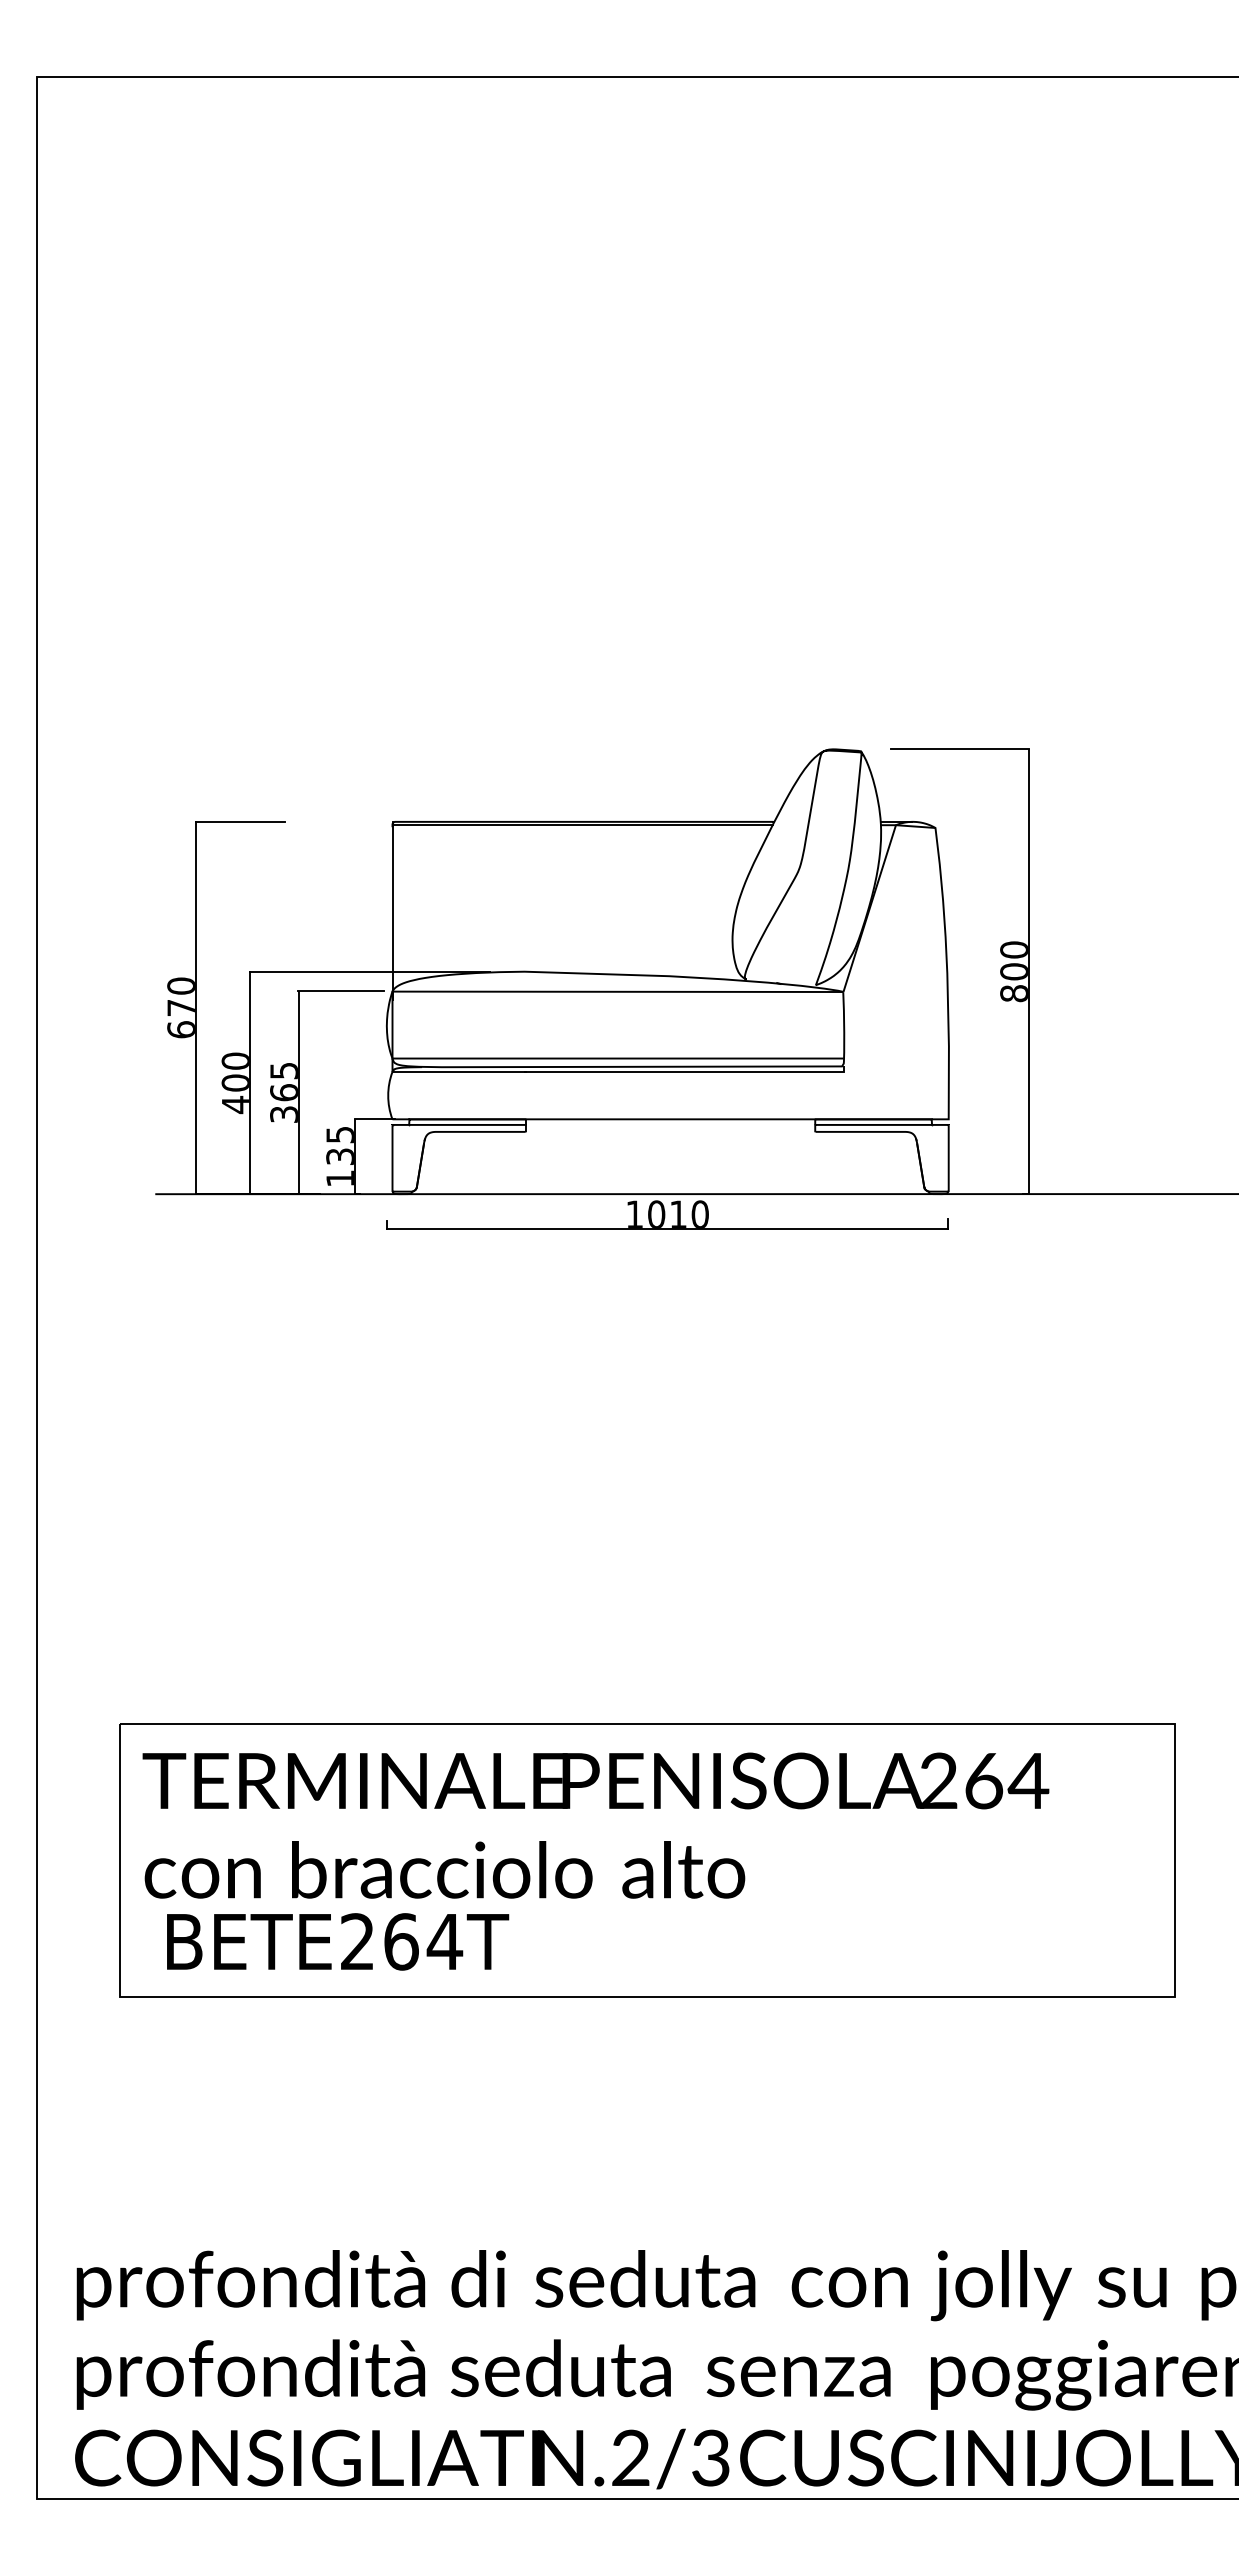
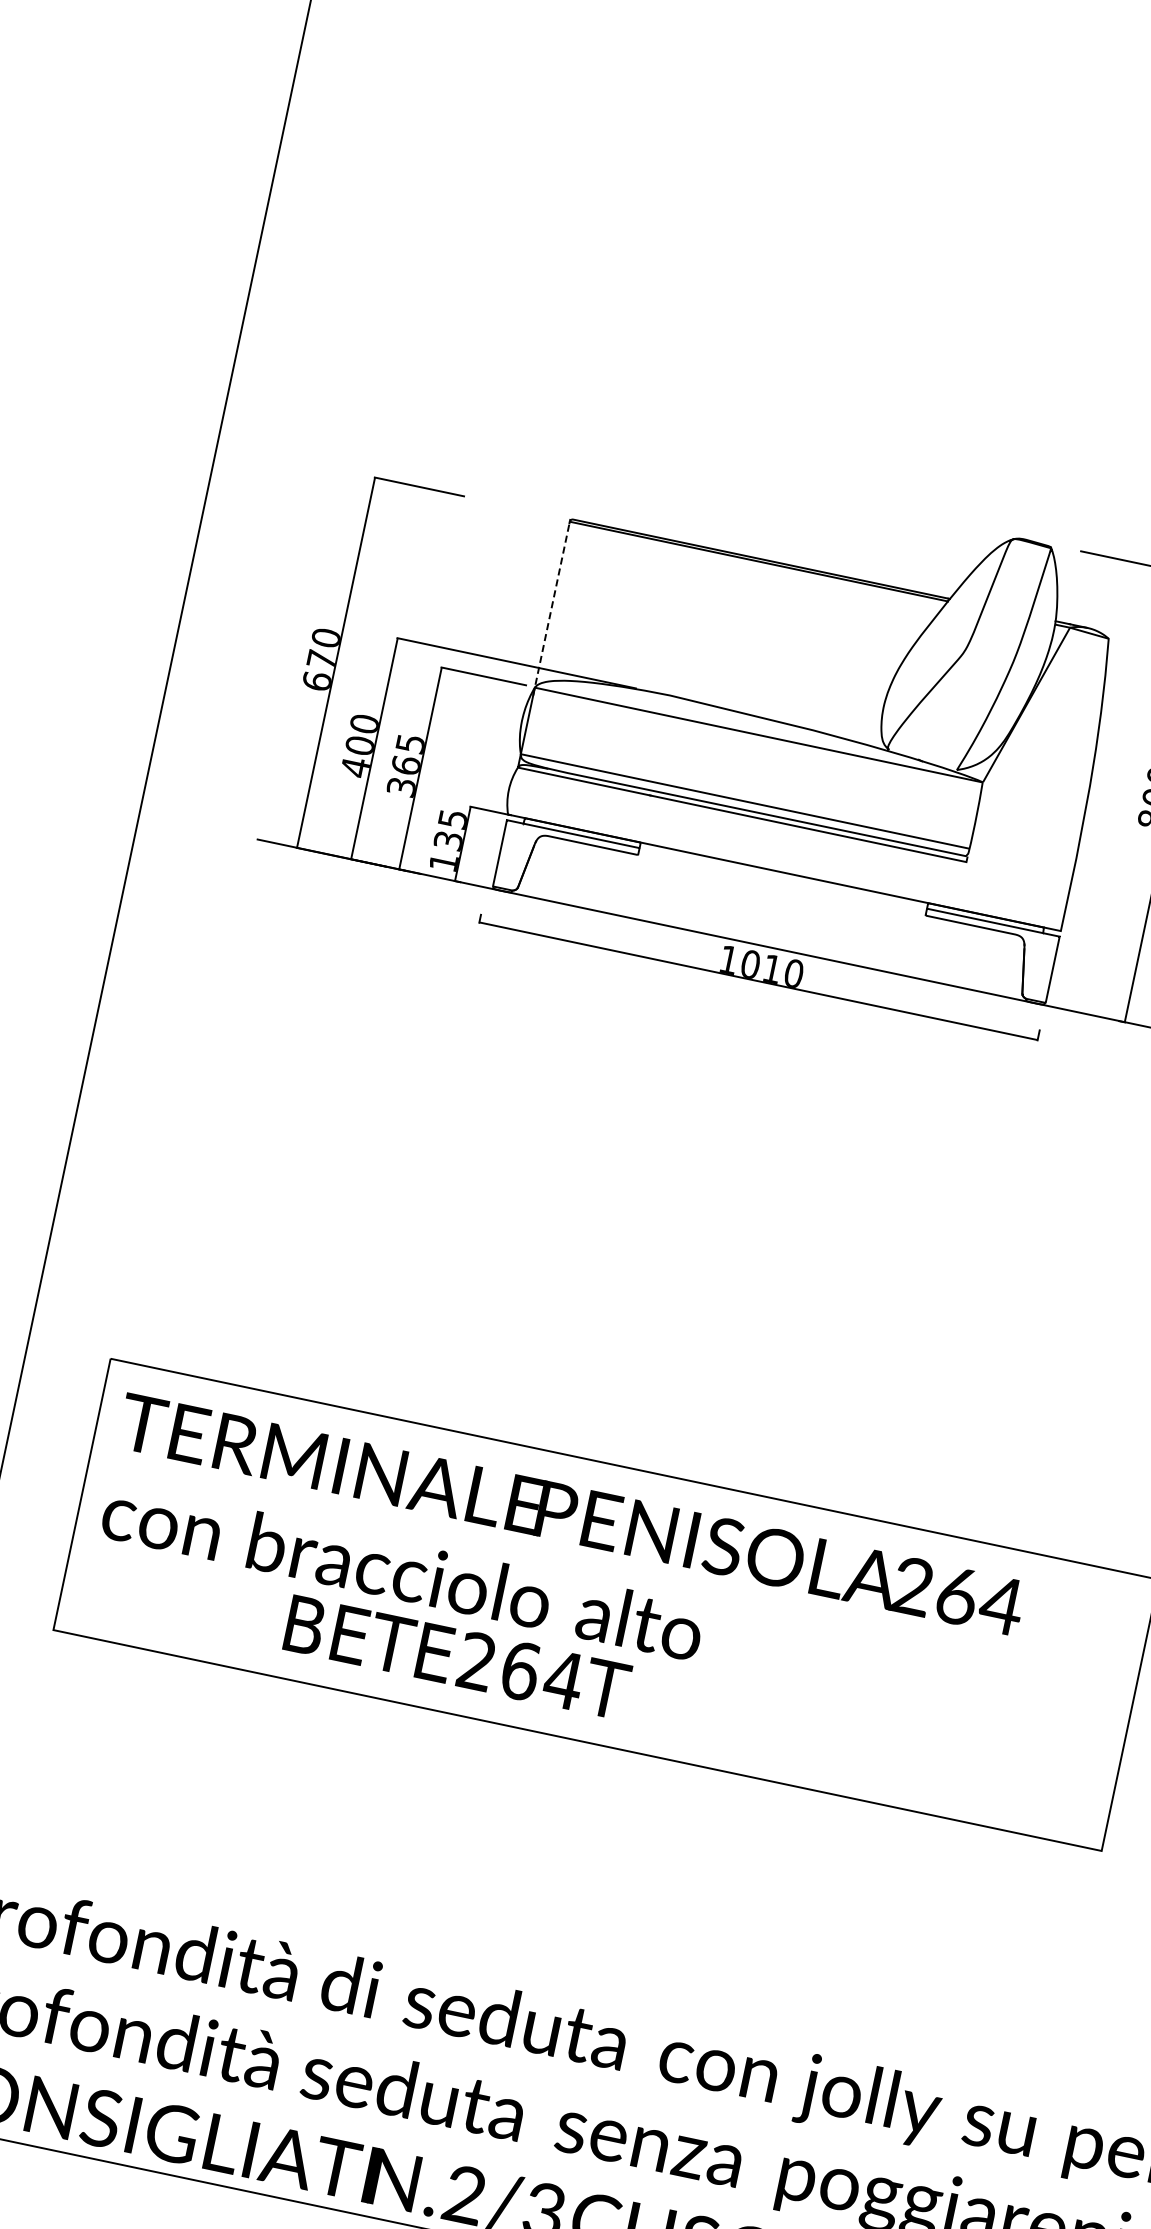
line: (392, 910) -> (551, 607), solid -> dashed
text: (338, 1941) -> (458, 1657), moved

